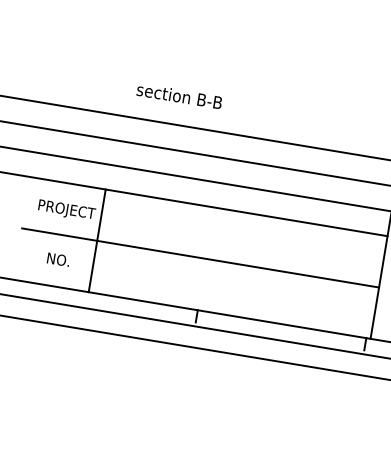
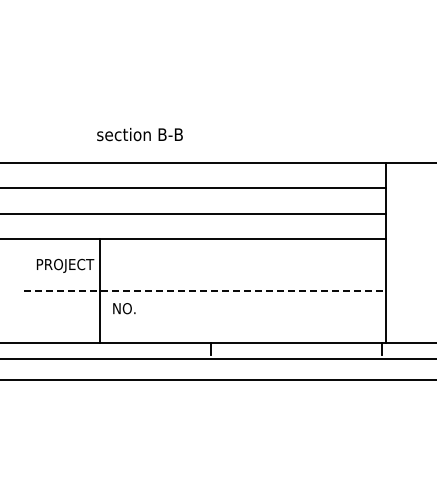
text: (179, 96) -> (139, 134), moved
line: (200, 257) -> (205, 290), solid -> dashed
text: (58, 259) -> (124, 308), moved

